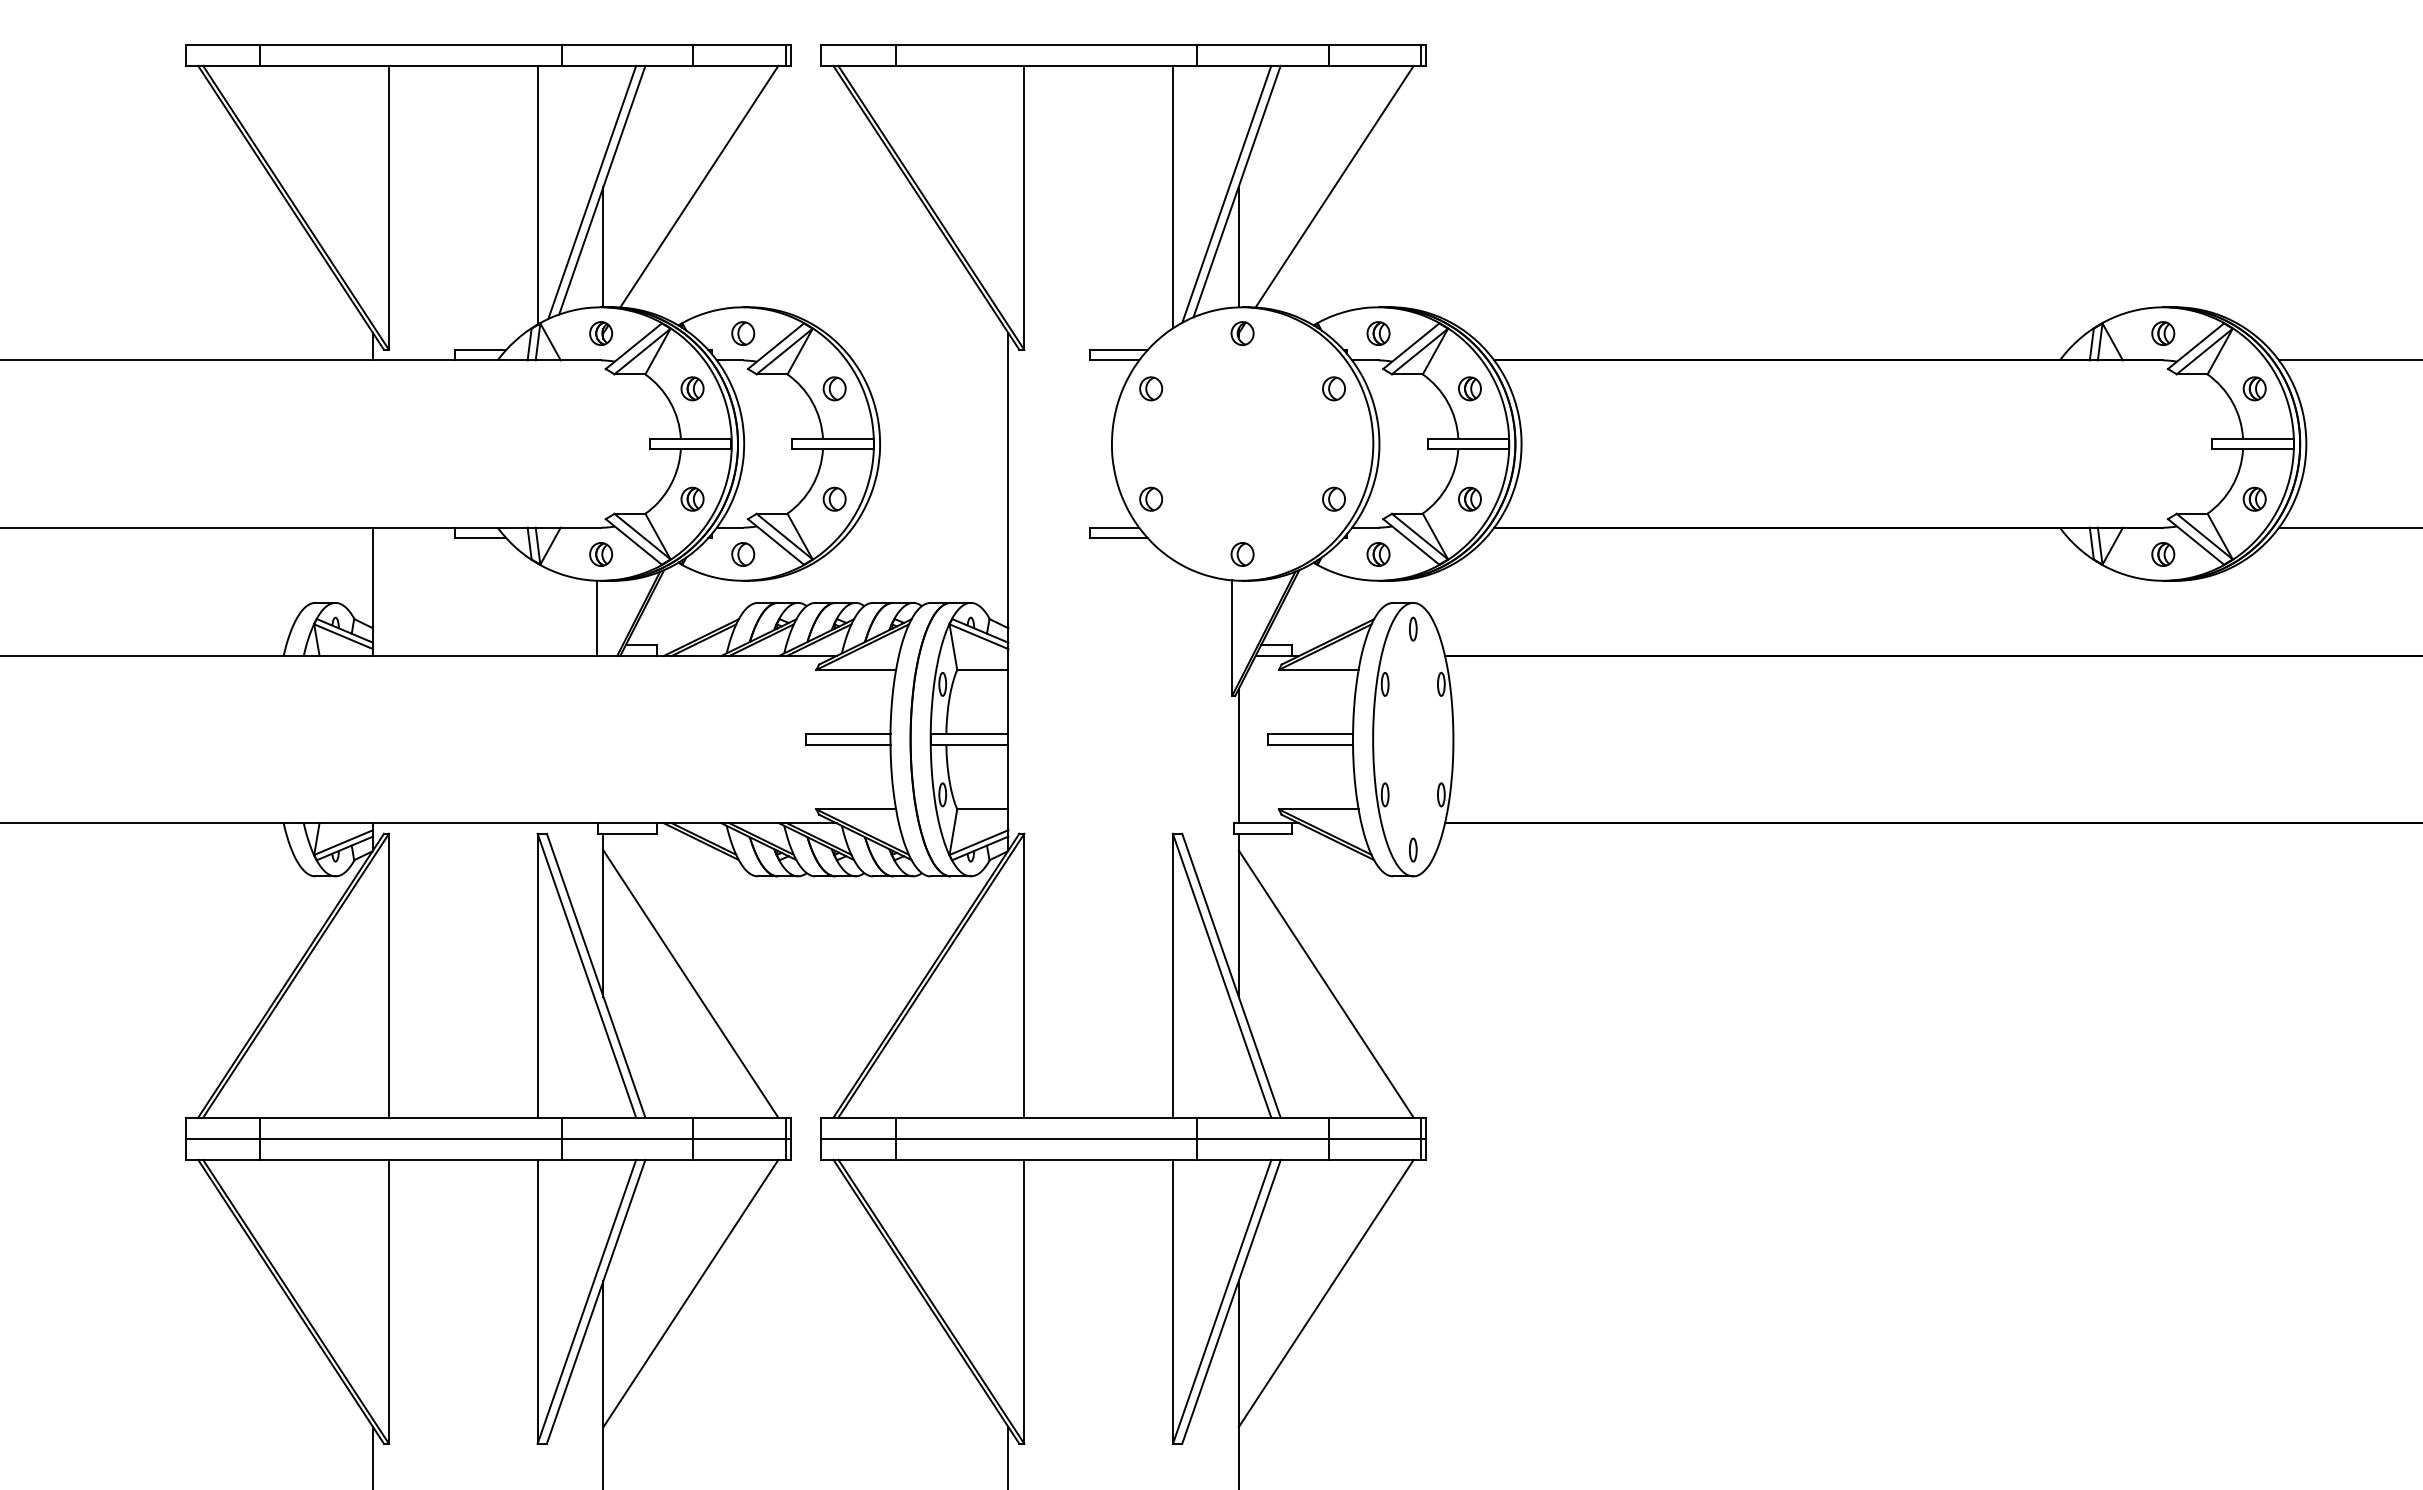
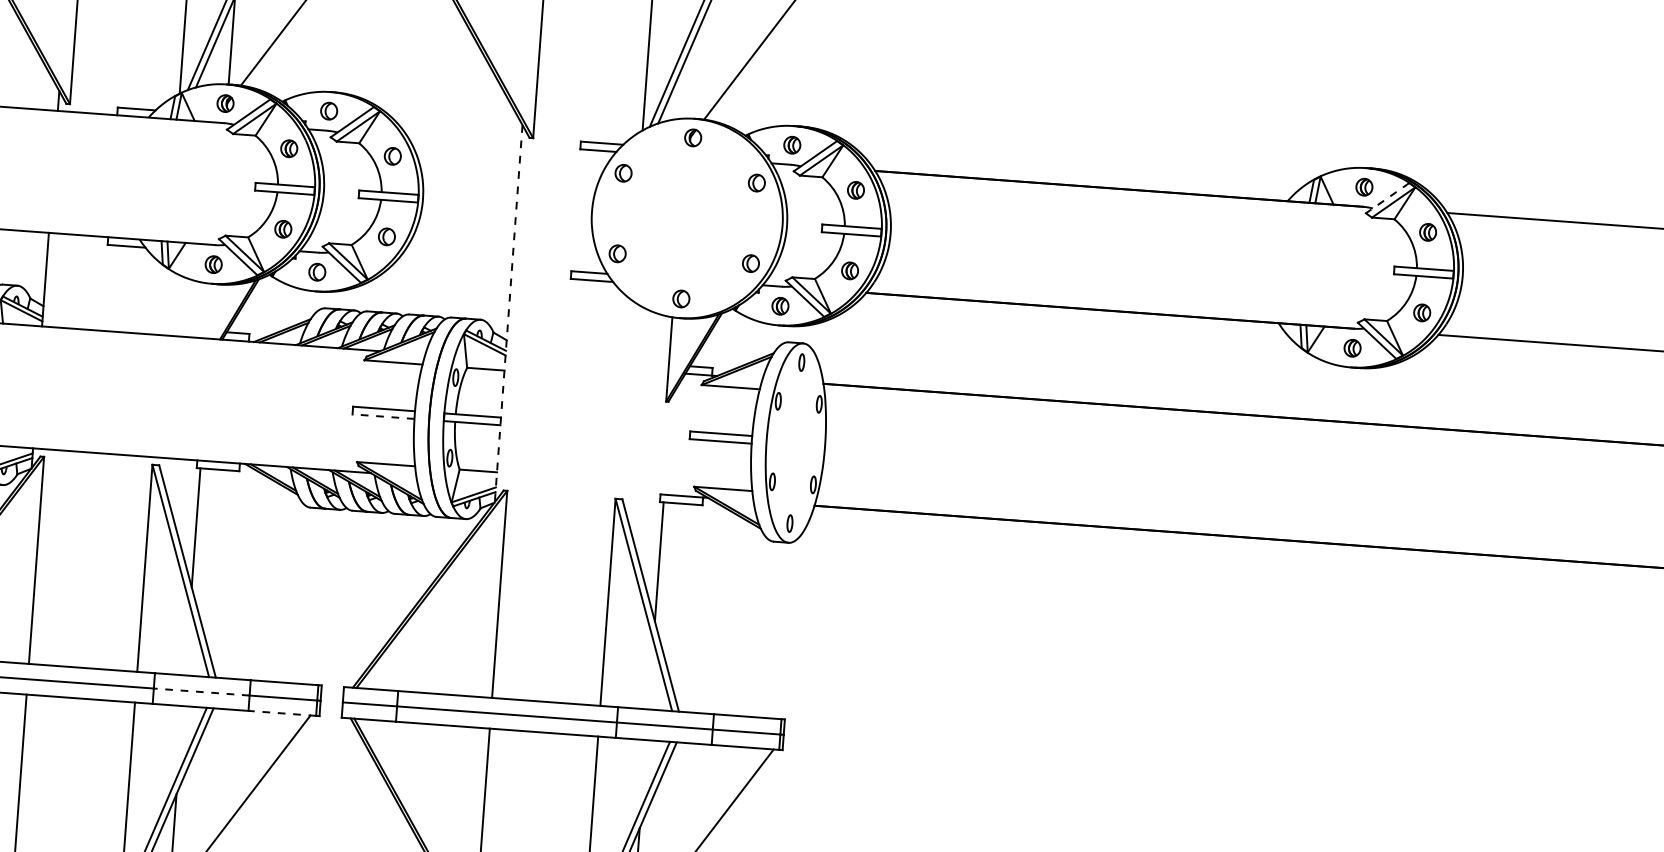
line: (1238, 246) -> (694, 74), removed
line: (2195, 346) -> (1387, 198), solid -> dashed
line: (1008, 591) -> (508, 313), solid -> dashed
line: (596, 617) -> (206, 310), removed
line: (847, 744) -> (383, 416), solid -> dashed
line: (1238, 756) -> (667, 446), removed
line: (690, 983) -> (255, 582), removed
line: (1325, 983) -> (718, 616), removed
line: (627, 1138) -> (201, 691), solid -> dashed
line: (739, 1159) -> (282, 713), solid -> dashed

